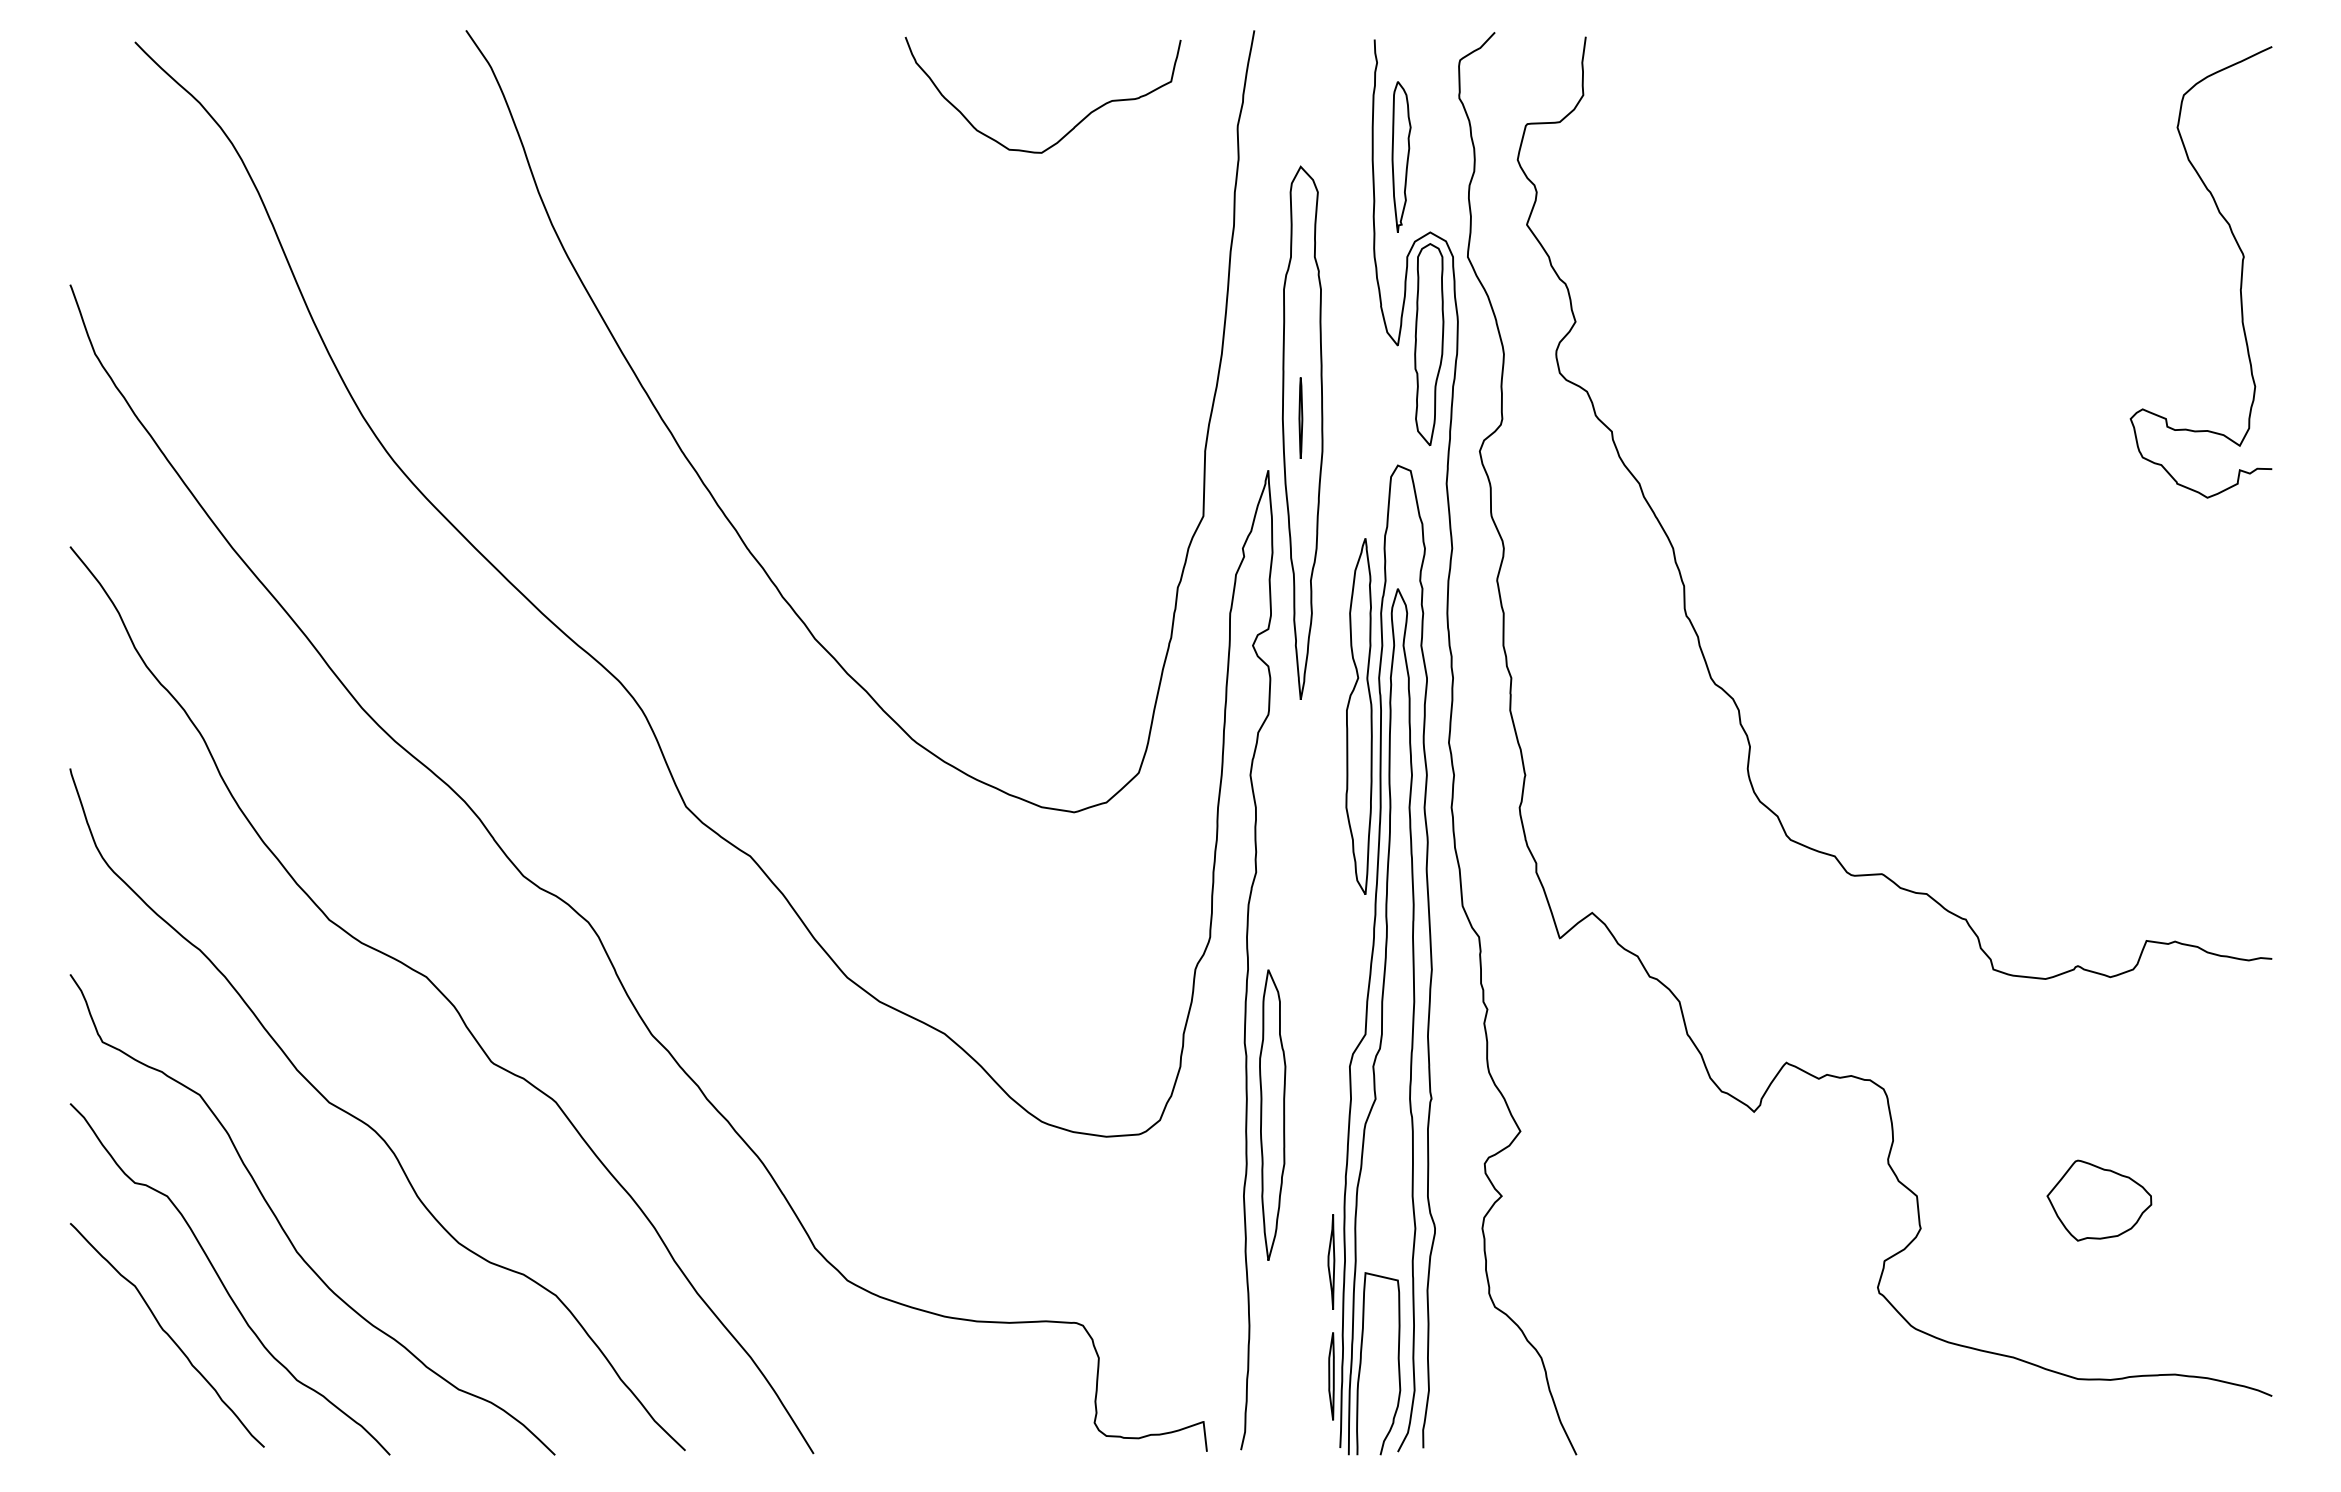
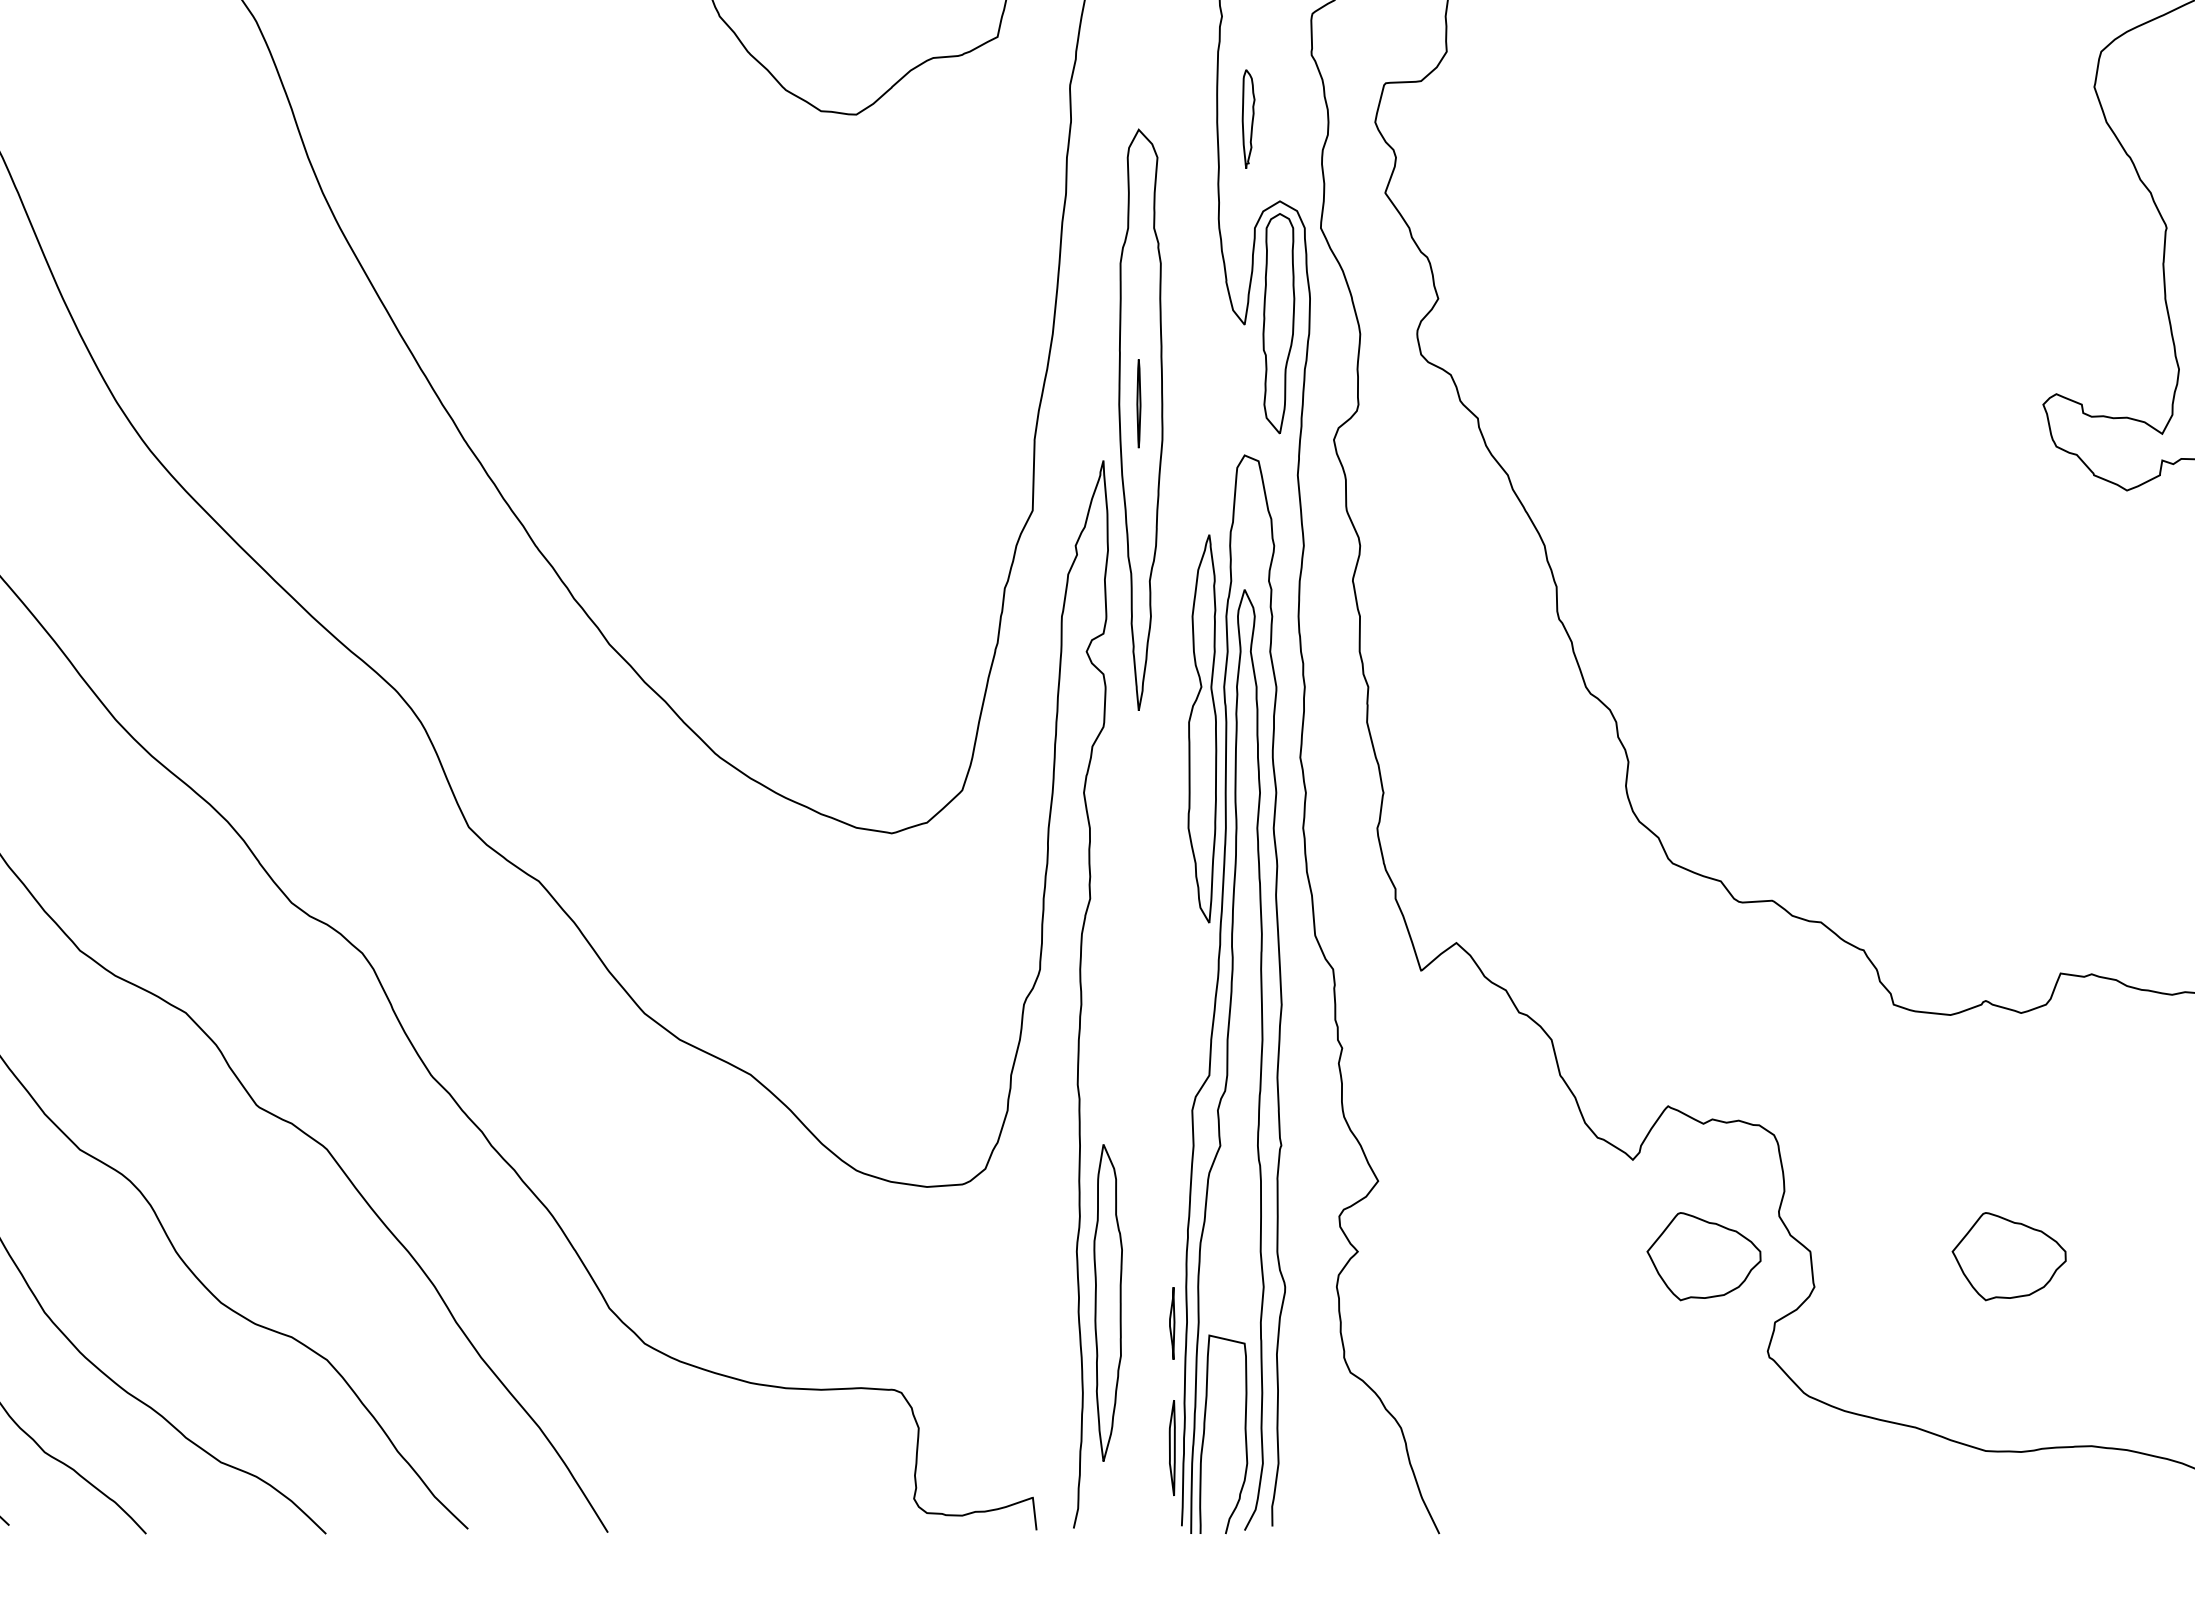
part: (1401, 156) -> (1248, 118), size x0.6
part: (1272, 1114) -> (1107, 1302), moved
part: (1819, 1200) -> (1704, 1256), added
part: (1331, 1261) -> (1172, 1322), size x0.7

